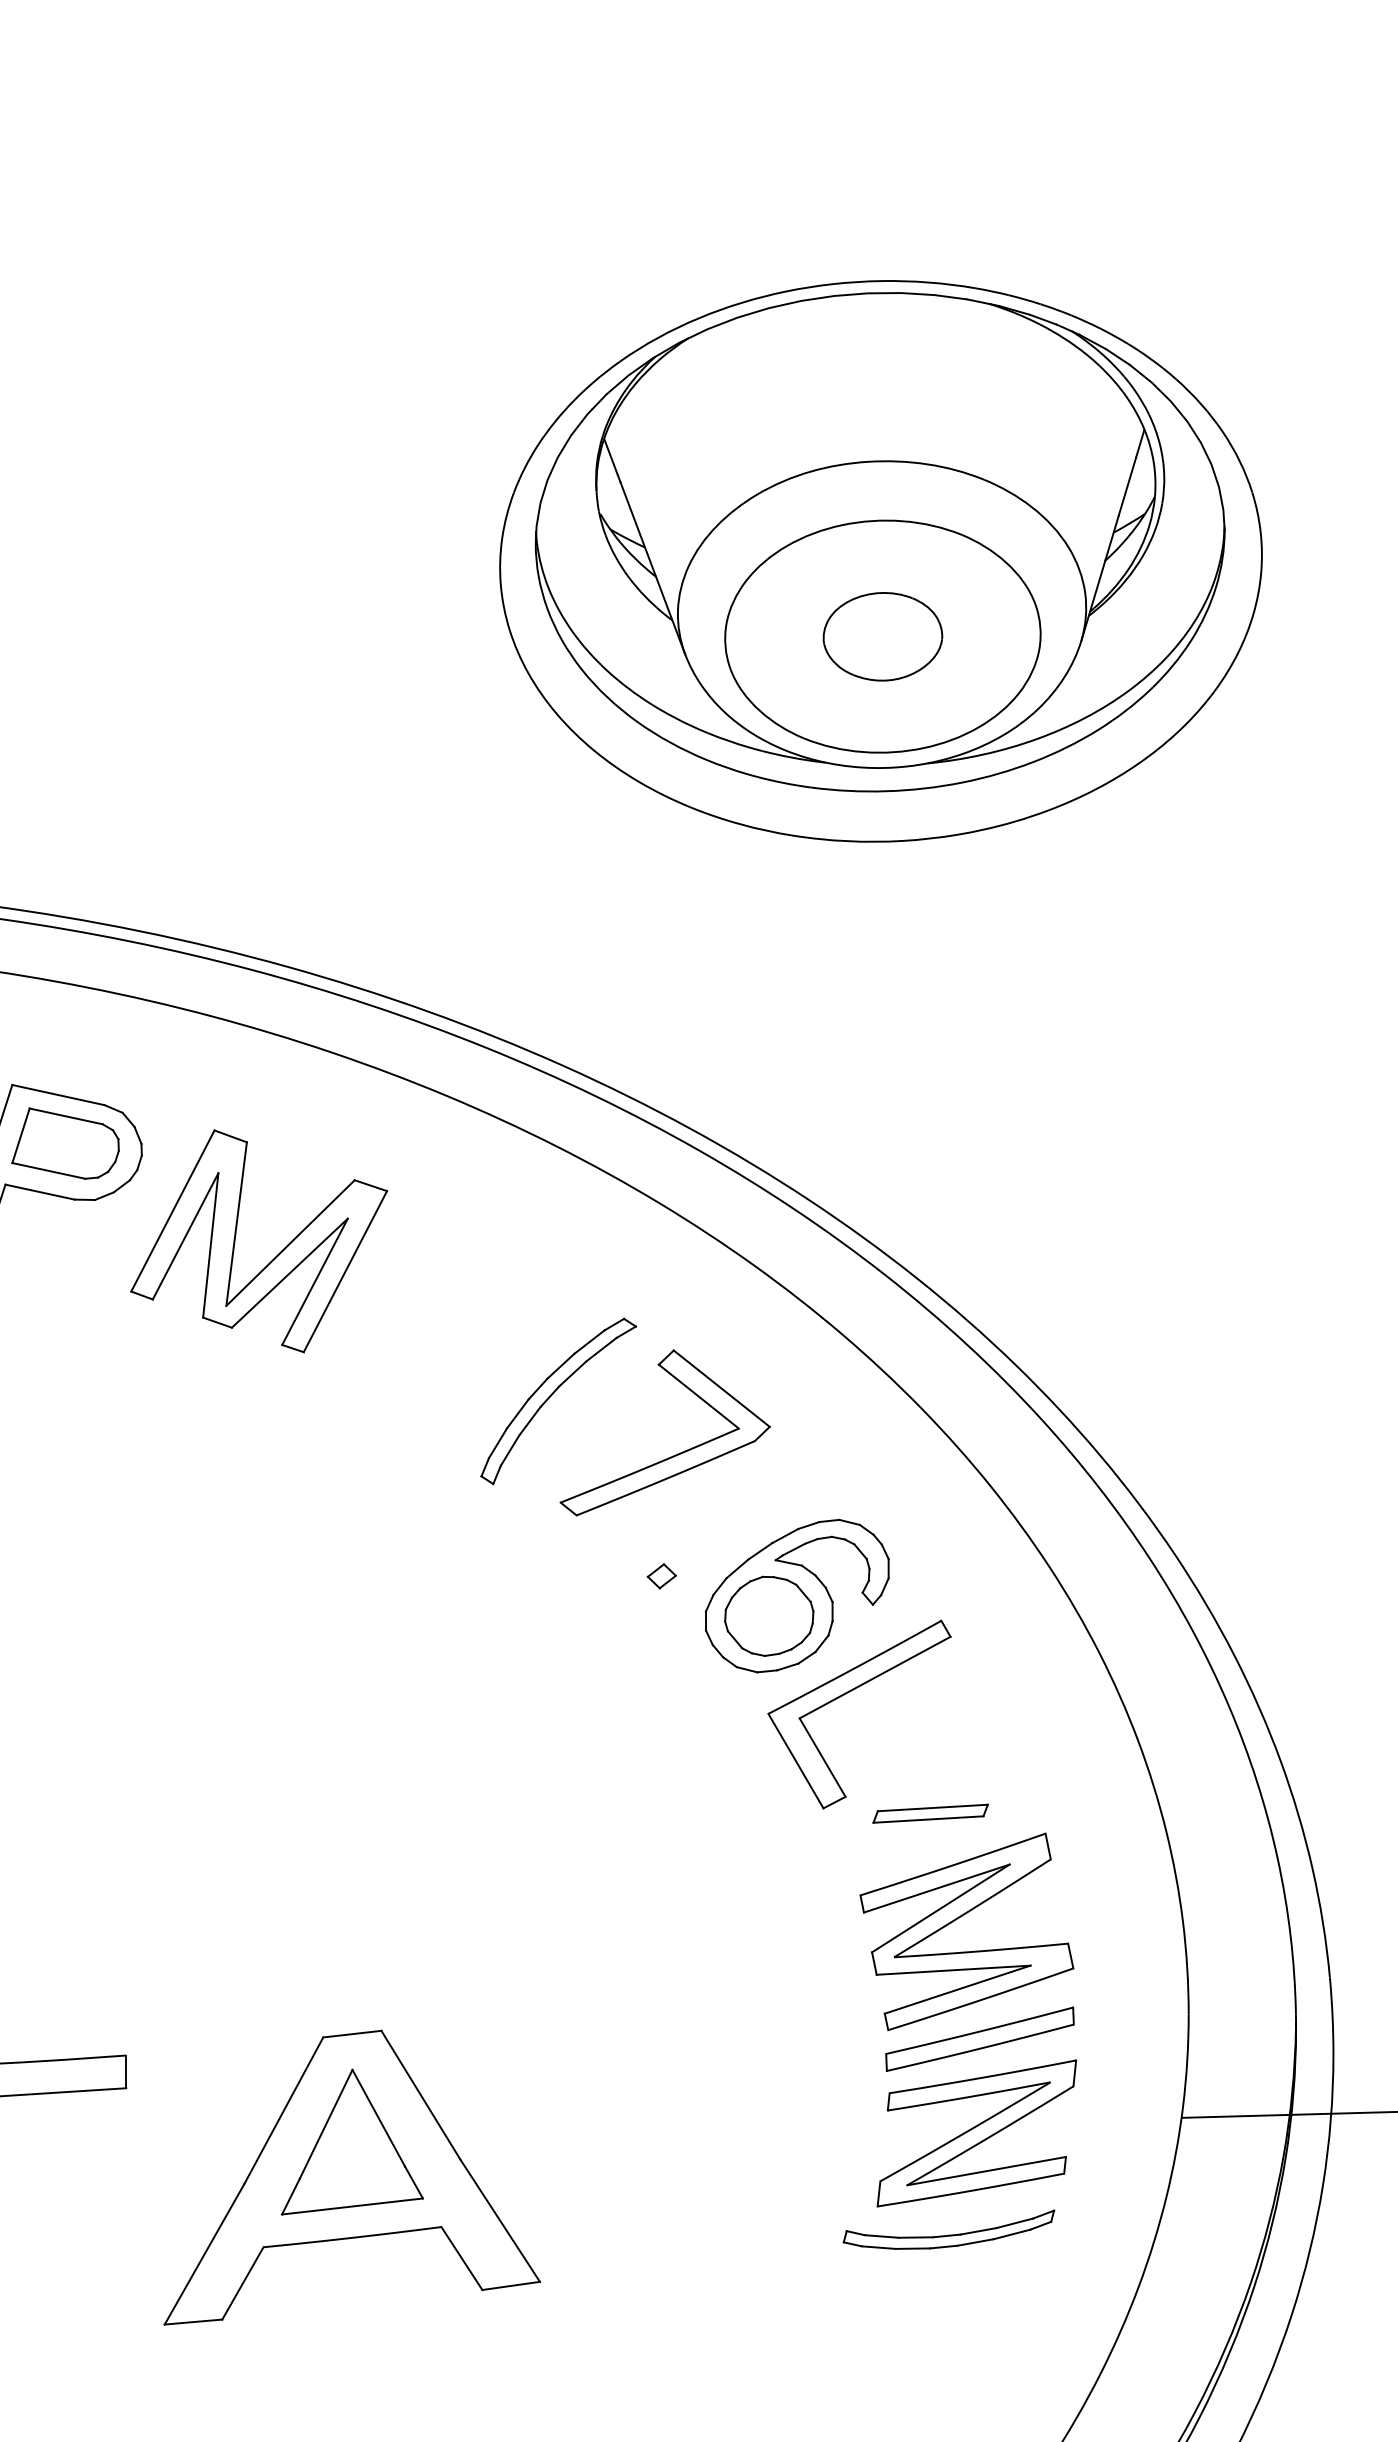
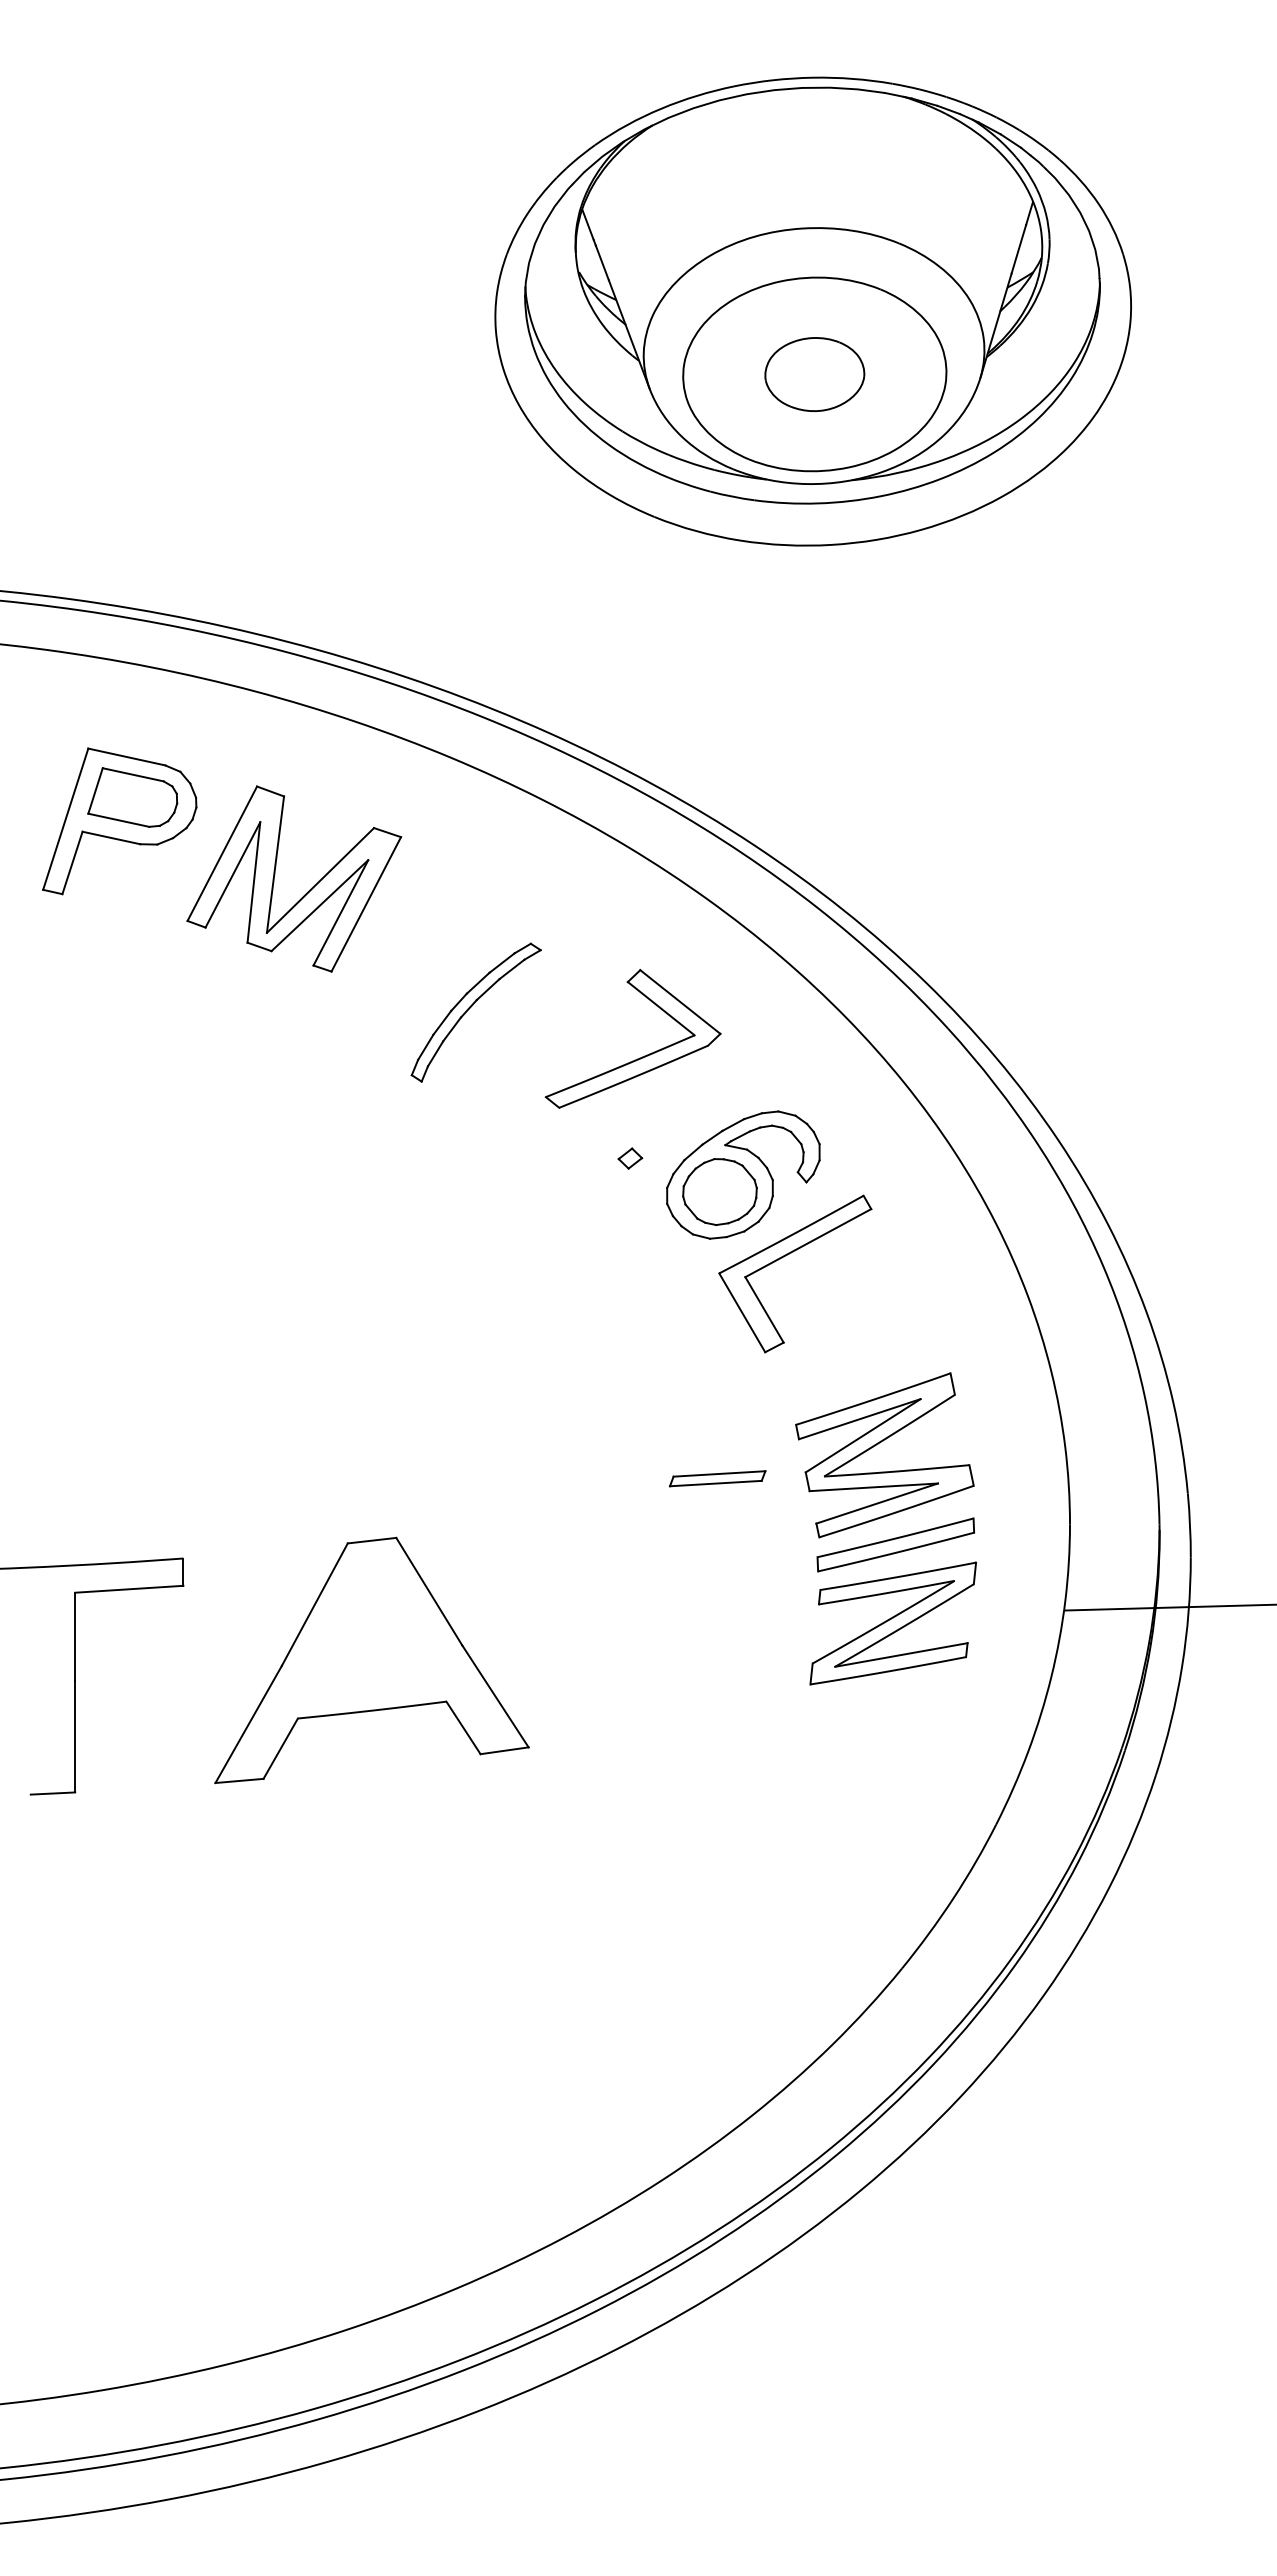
part: (552, 1395) -> (471, 1007), moved
part: (930, 1813) -> (717, 1478), moved
part: (351, 2141) -> (371, 1630), removed
part: (948, 2229) -> (869, 1703), removed

